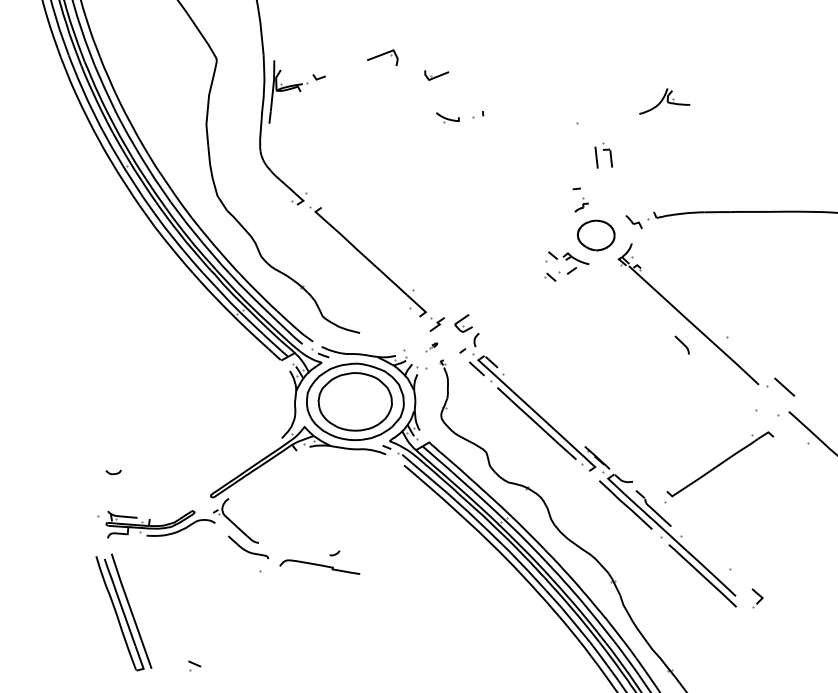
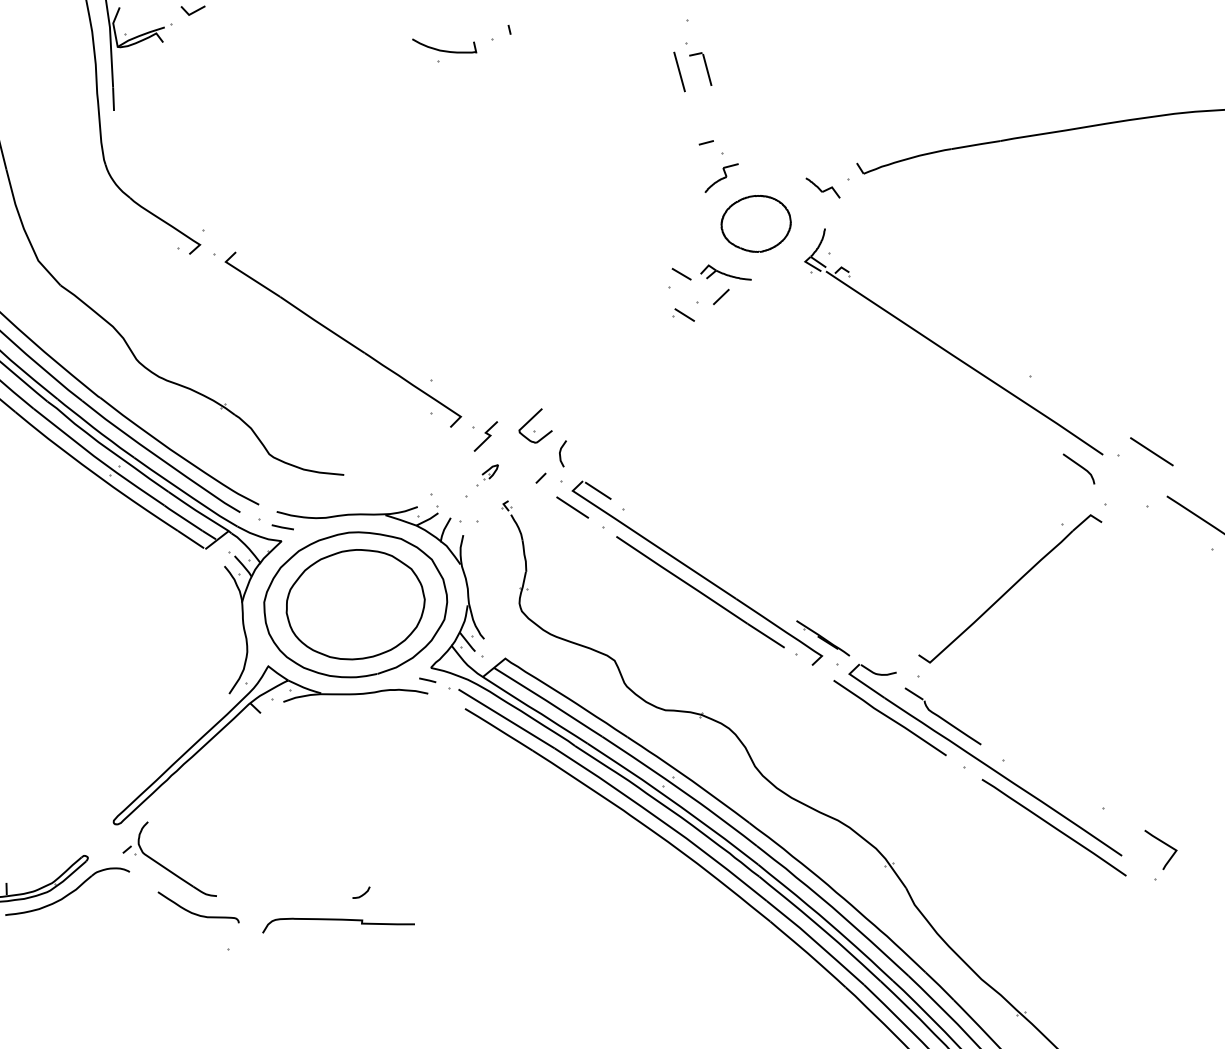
part: (447, 117) -> (444, 47), size x1.43
part: (603, 155) -> (691, 65), moved
part: (581, 205) -> (719, 172), size x1.43
curve: (681, 343) -> (1077, 466), moved
part: (431, 347) -> (481, 480), size x1.67
part: (719, 467) -> (1009, 595), moved
part: (757, 598) -> (1162, 853), size x1.43

